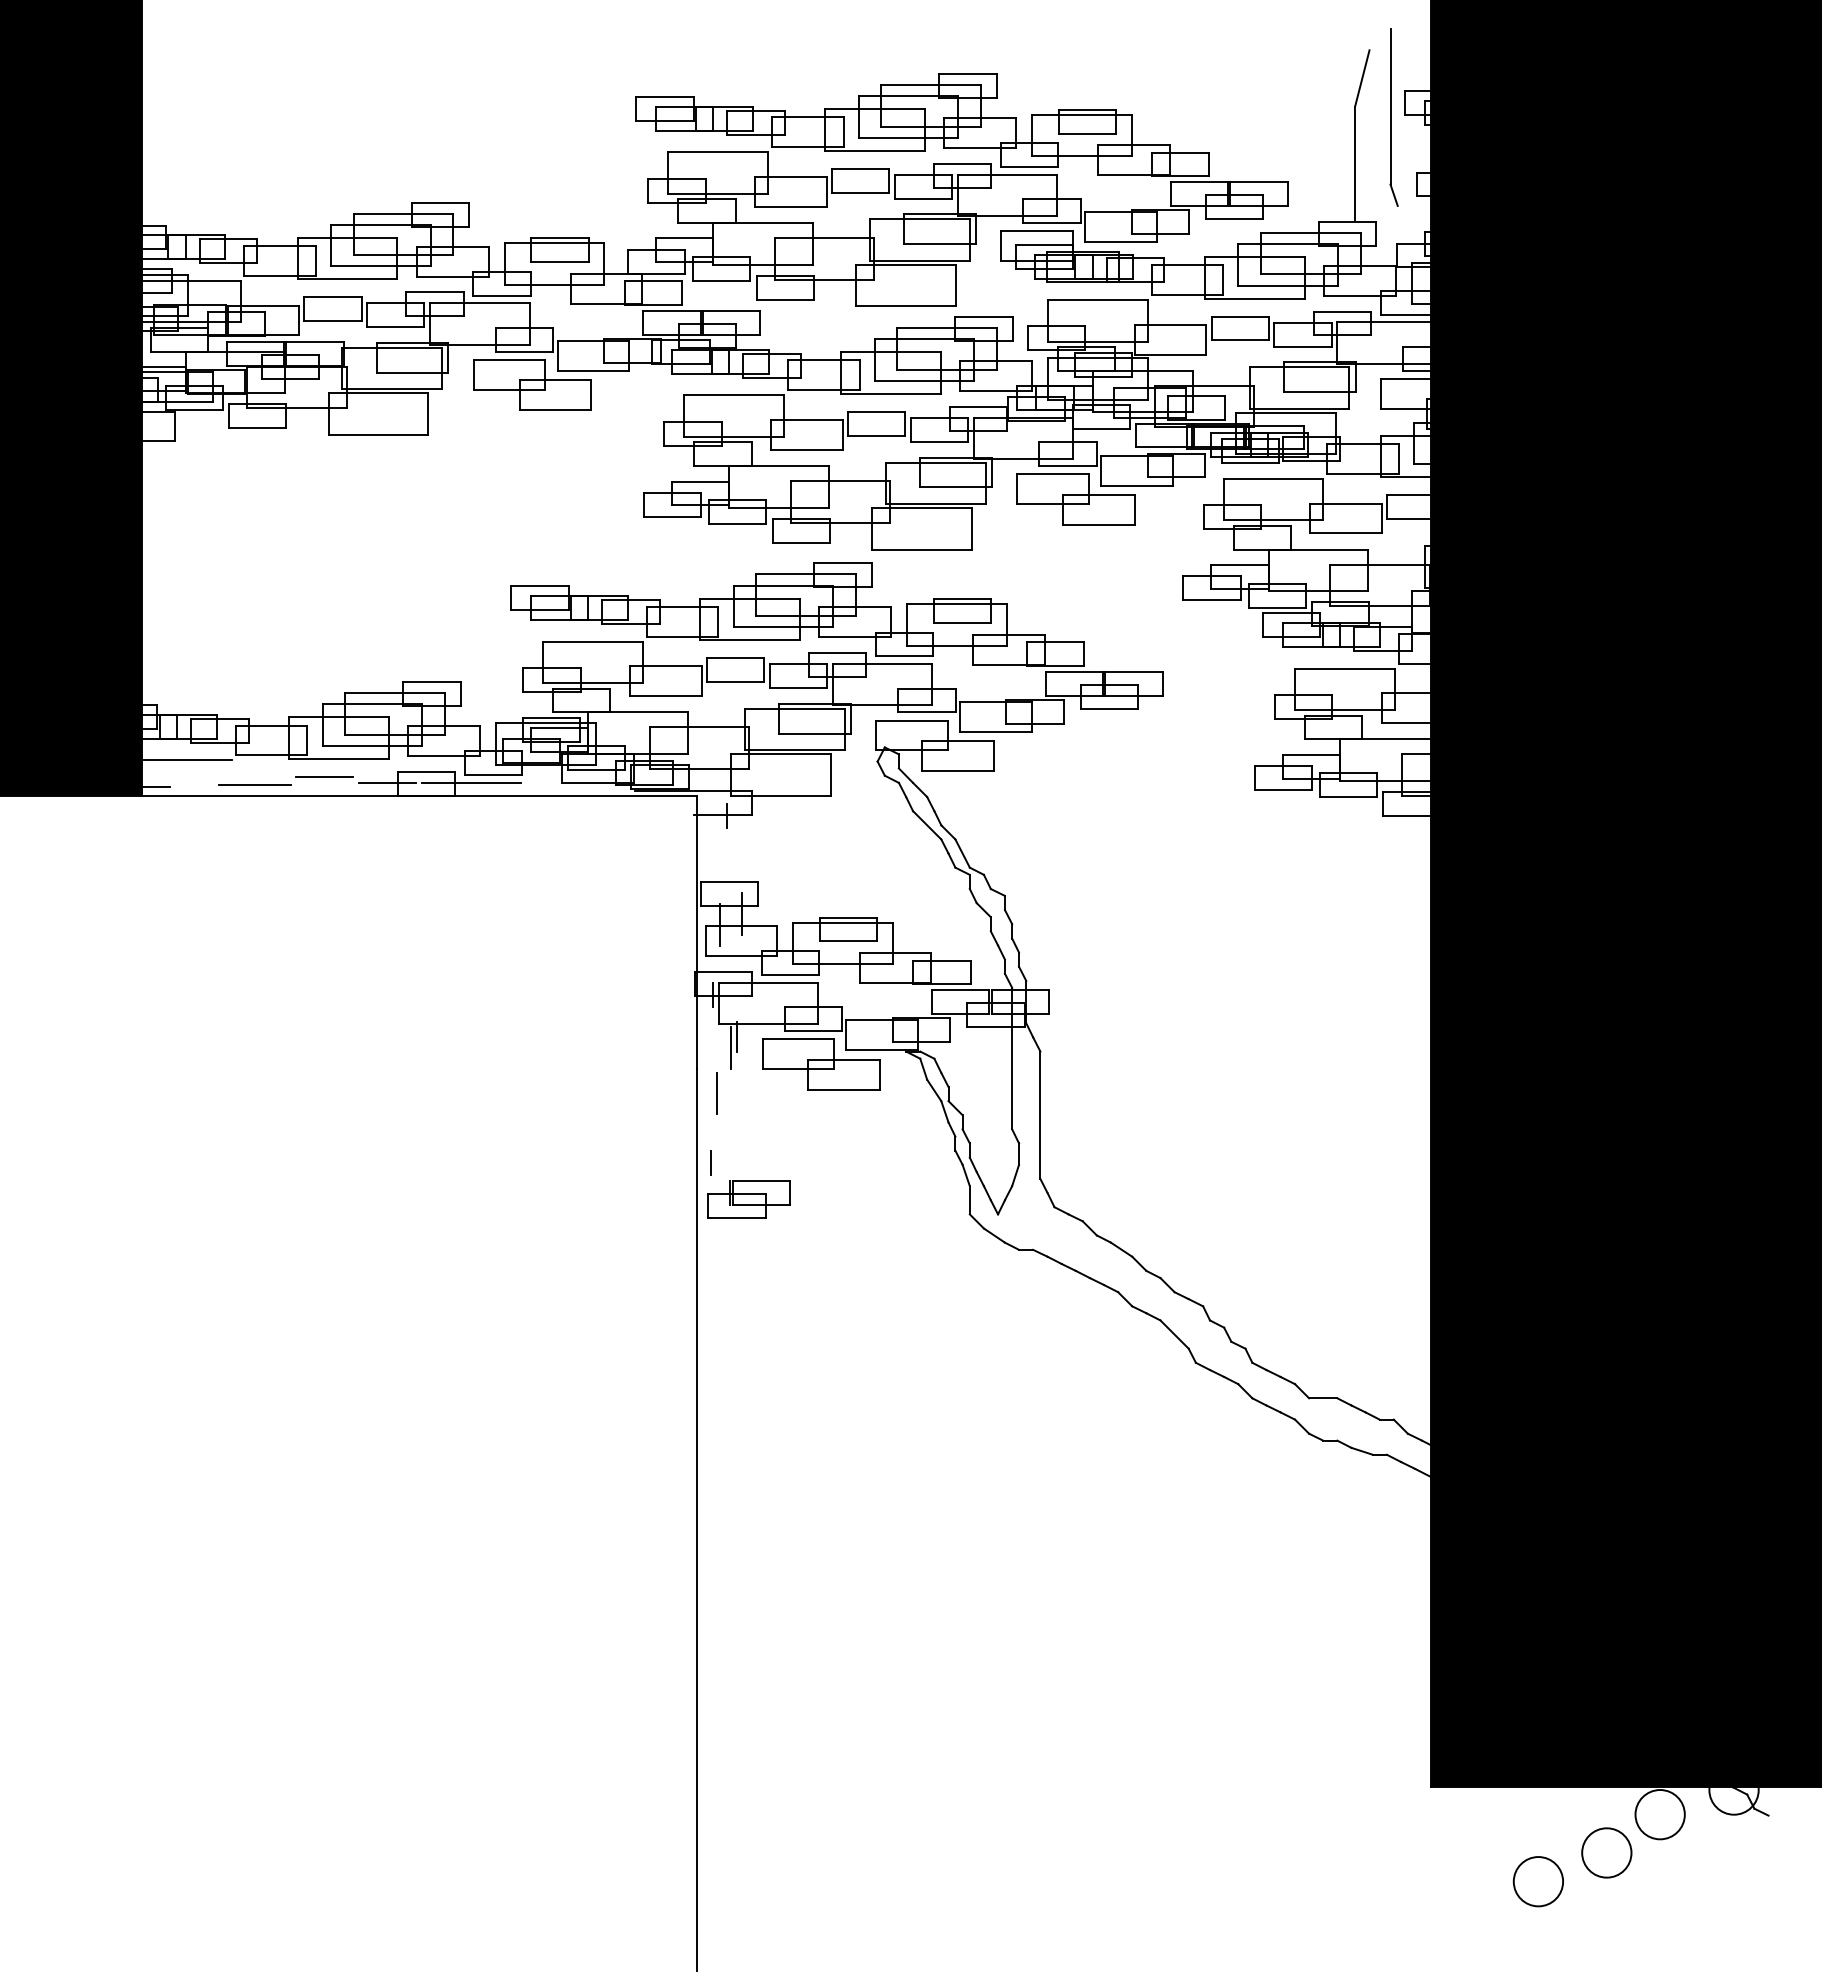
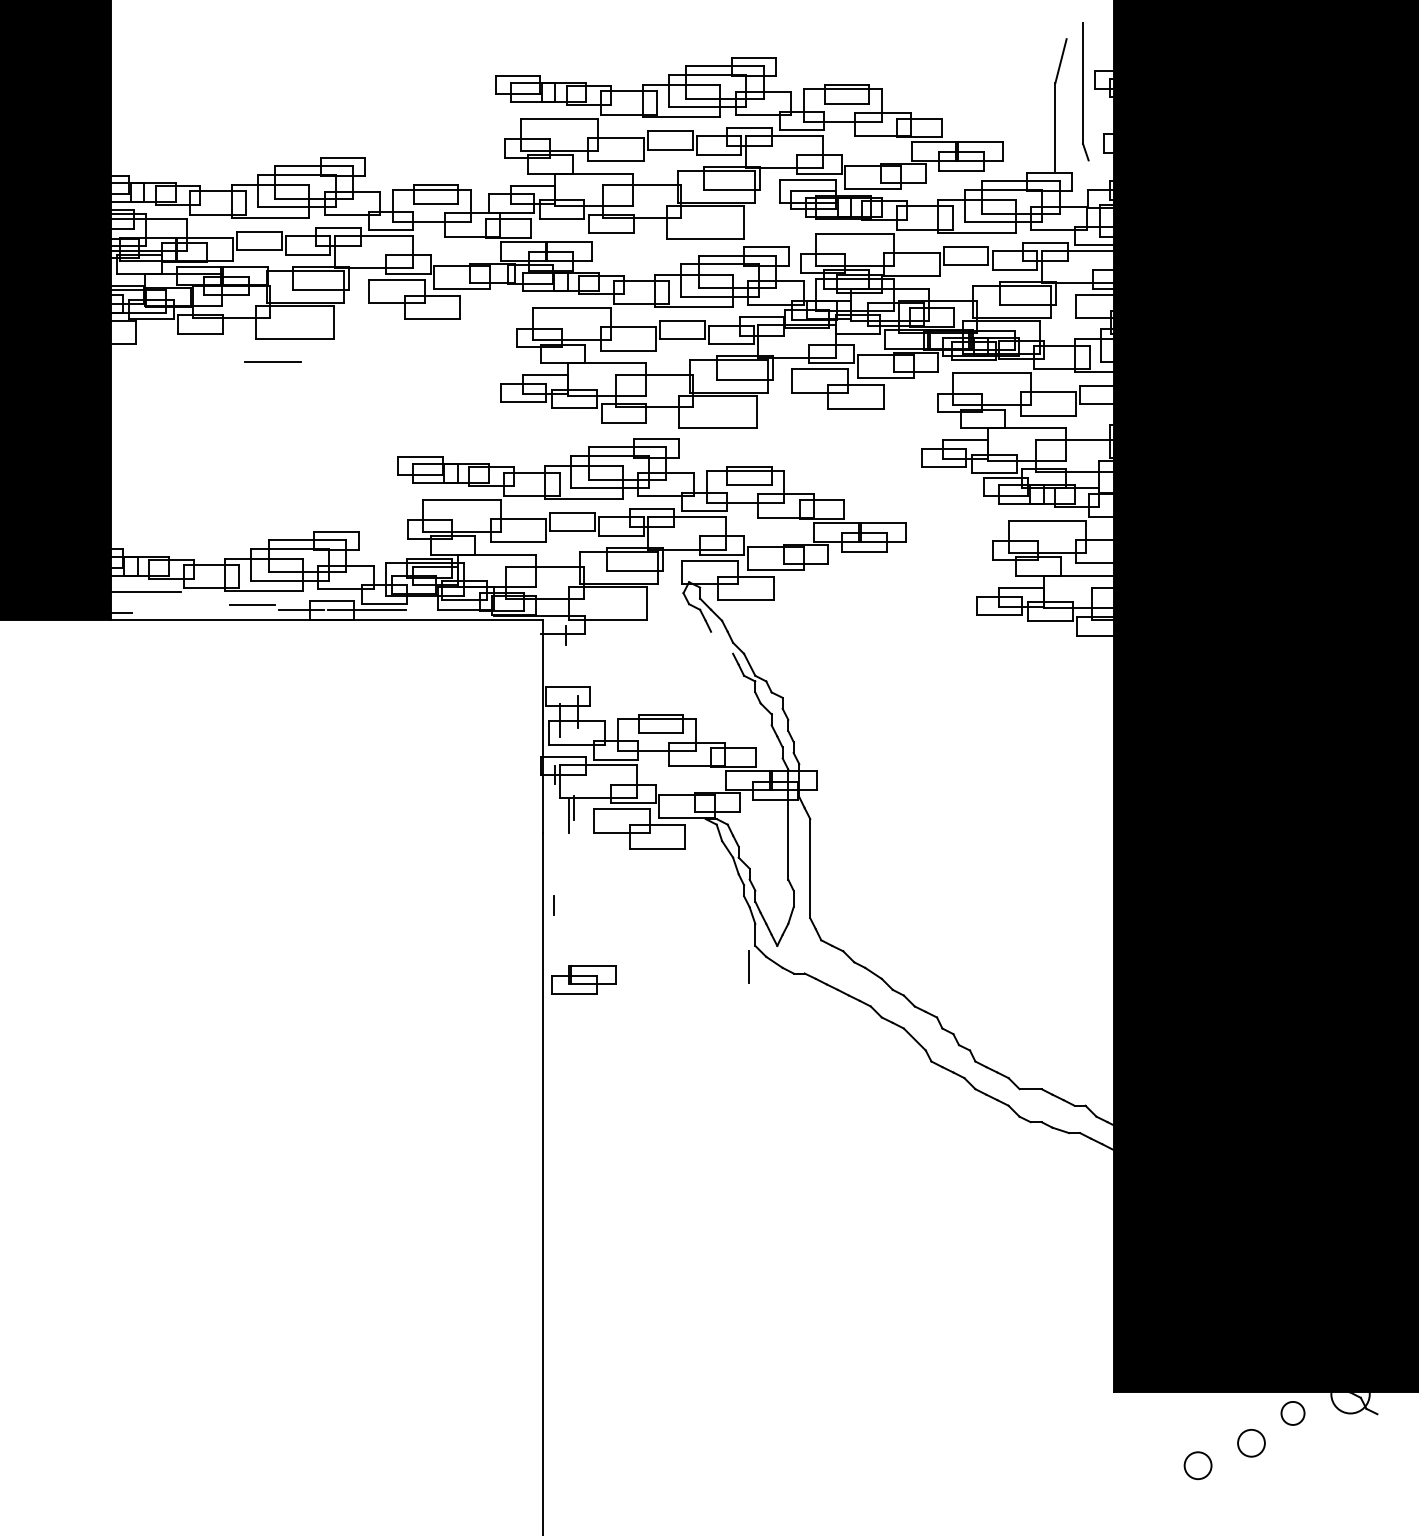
line: (254, 784) -> (272, 361), moved
line: (927, 825) -> (722, 642), removed
line: (716, 1093) -> (748, 967), moved
part: (748, 1199) -> (583, 980), moved
circle: (1659, 1814) -> (1292, 1413), size x0.6
circle: (1606, 1852) -> (1251, 1442), size x0.7
circle: (1537, 1881) -> (1197, 1465), size x0.7

